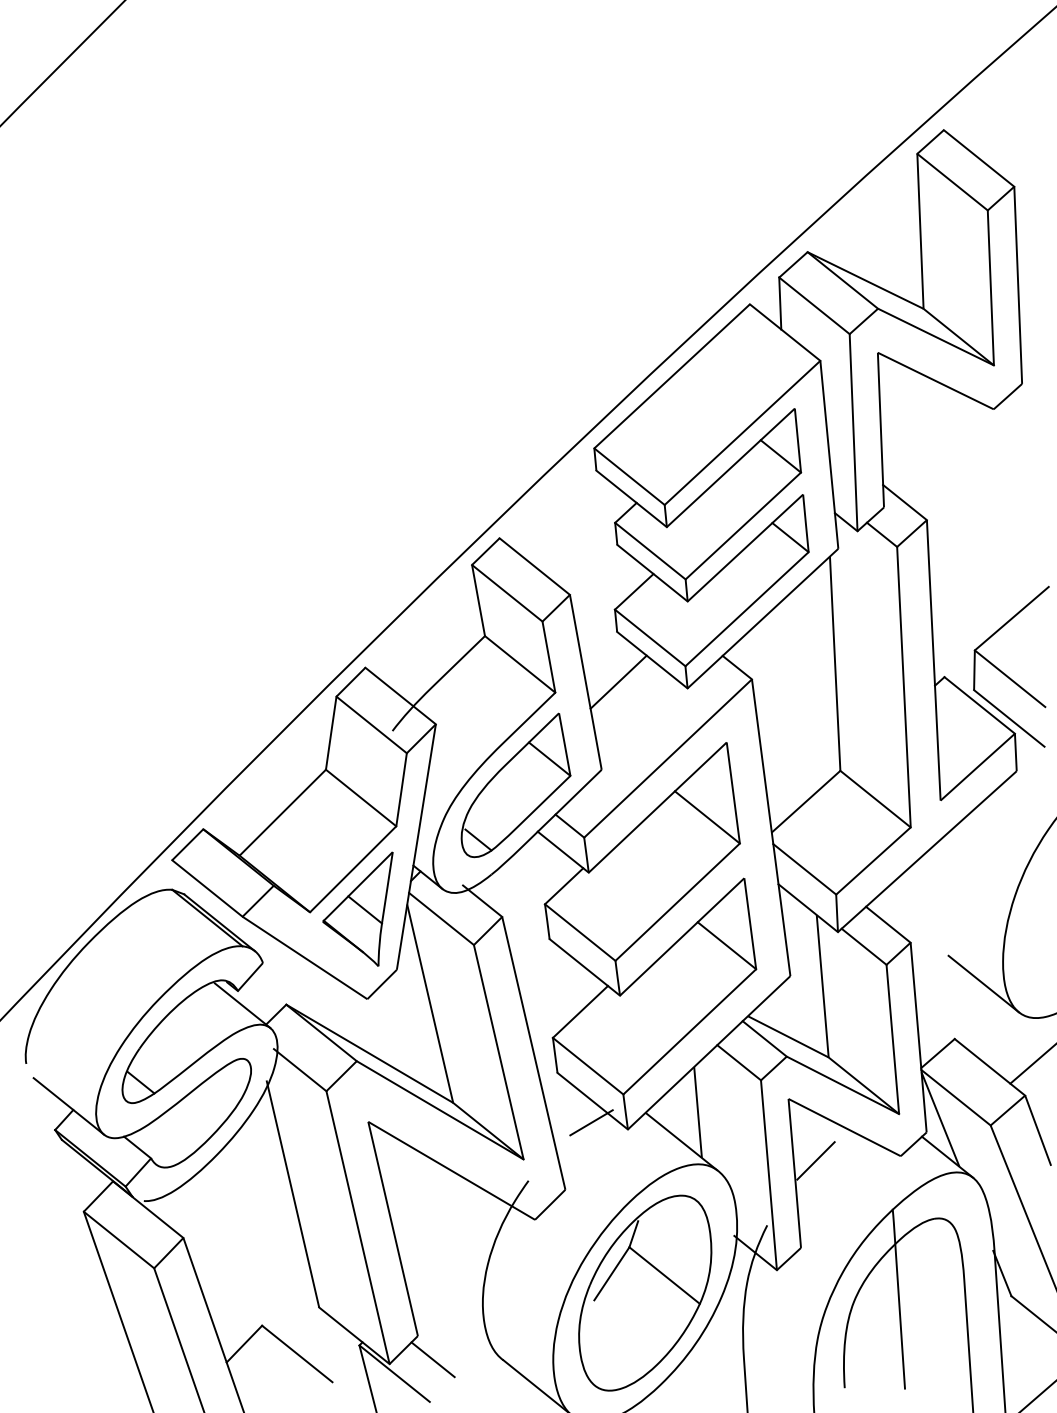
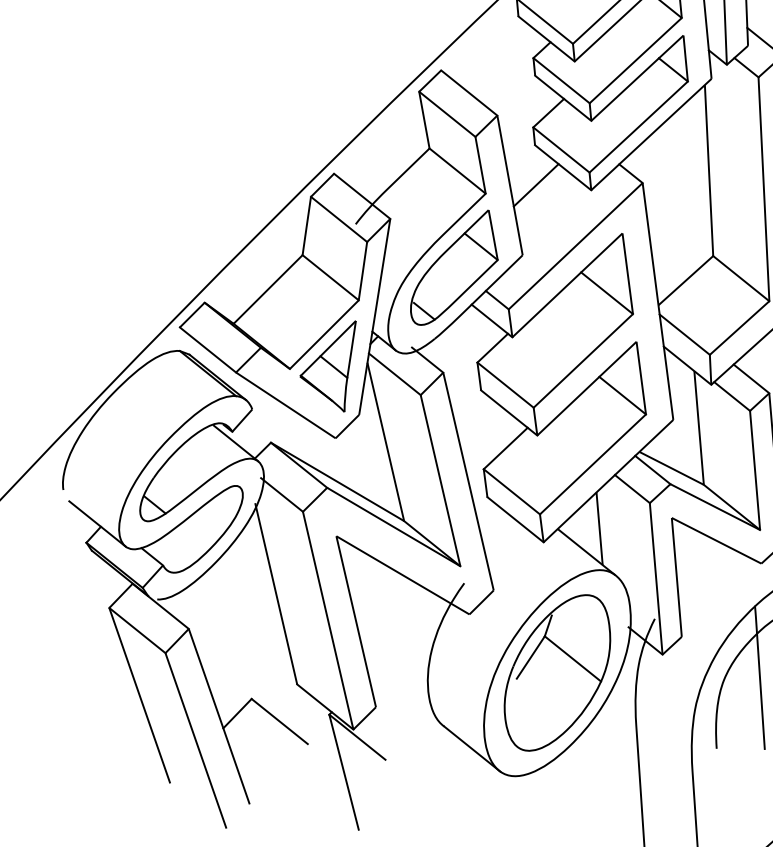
line: (591, 1122) -> (514, 536), removed
line: (815, 1160) -> (693, 567), removed
line: (432, 1359) -> (387, 725), removed

